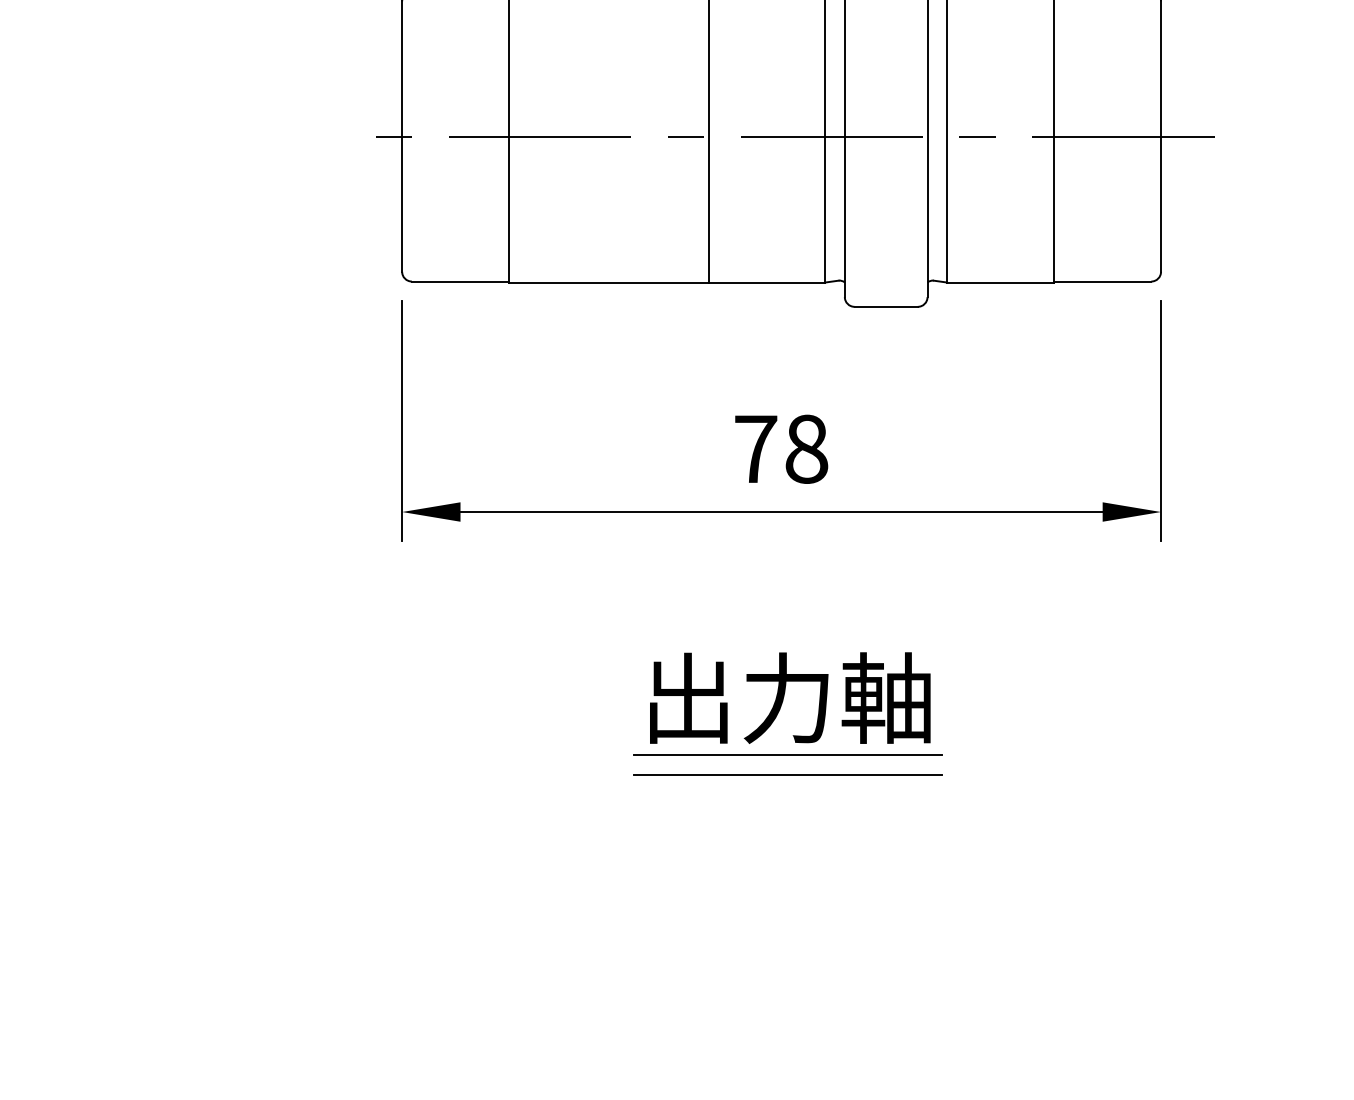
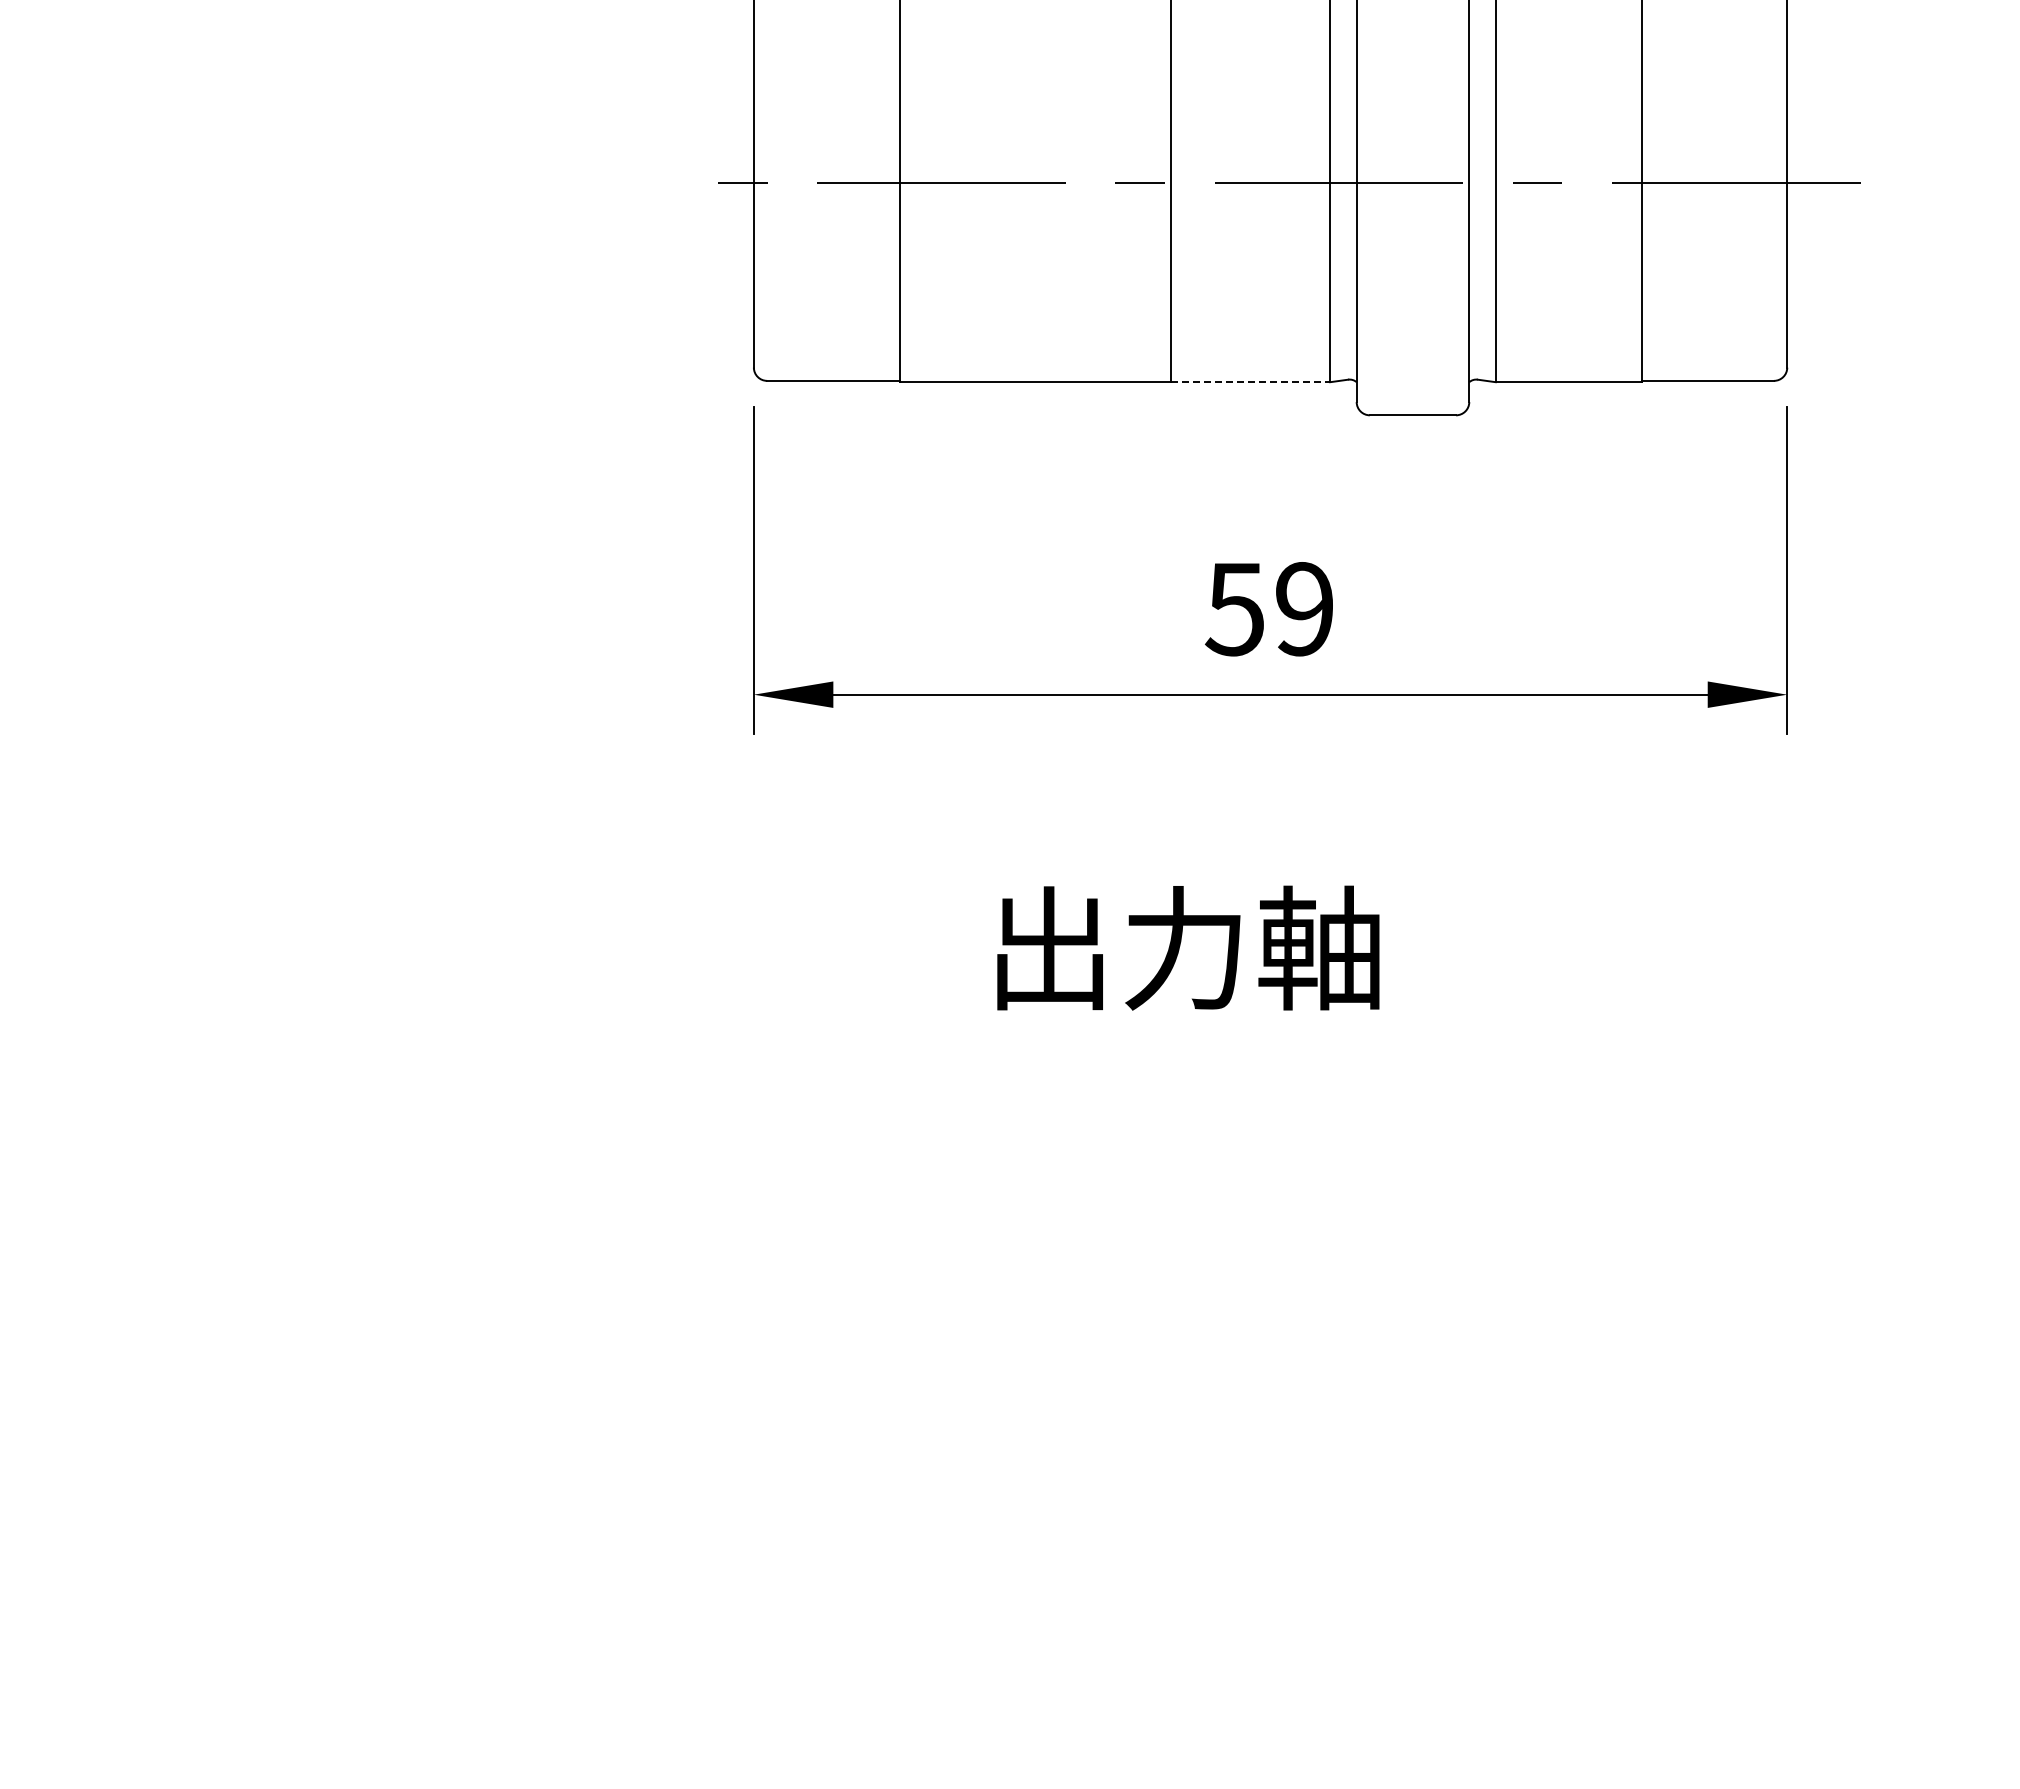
line: (767, 282) -> (1251, 382), solid -> dashed
text: (780, 449) -> (1268, 609), 78 -> 59
text: (790, 697) -> (1188, 947), moved
line: (788, 755) -> (1279, 1026), removed
line: (788, 774) -> (1279, 1052), removed

